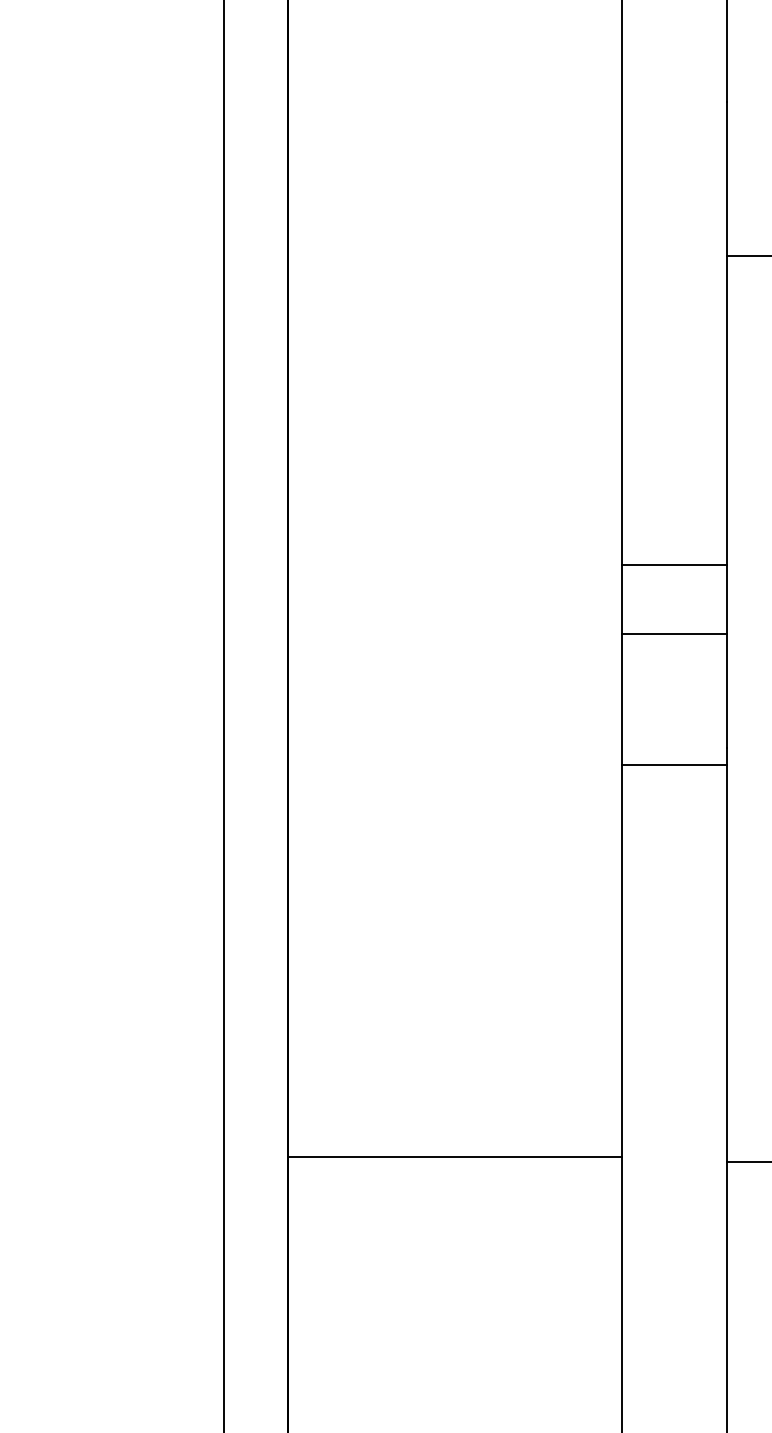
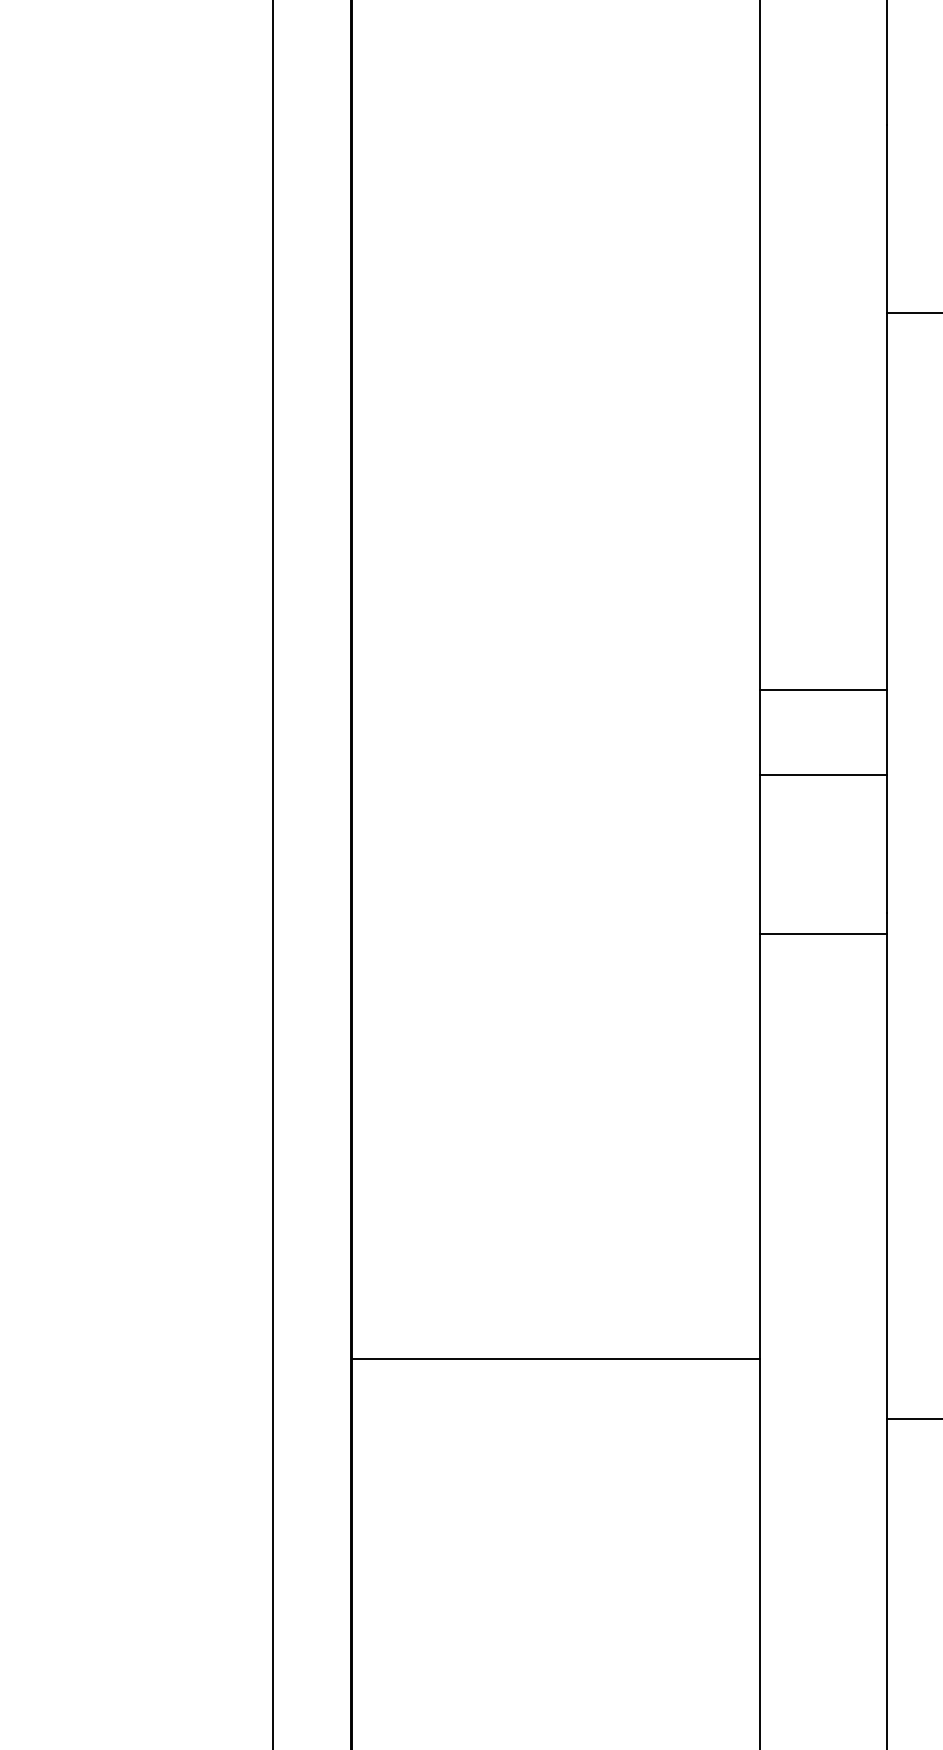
line: (454, 1157) -> (555, 1359), moved

